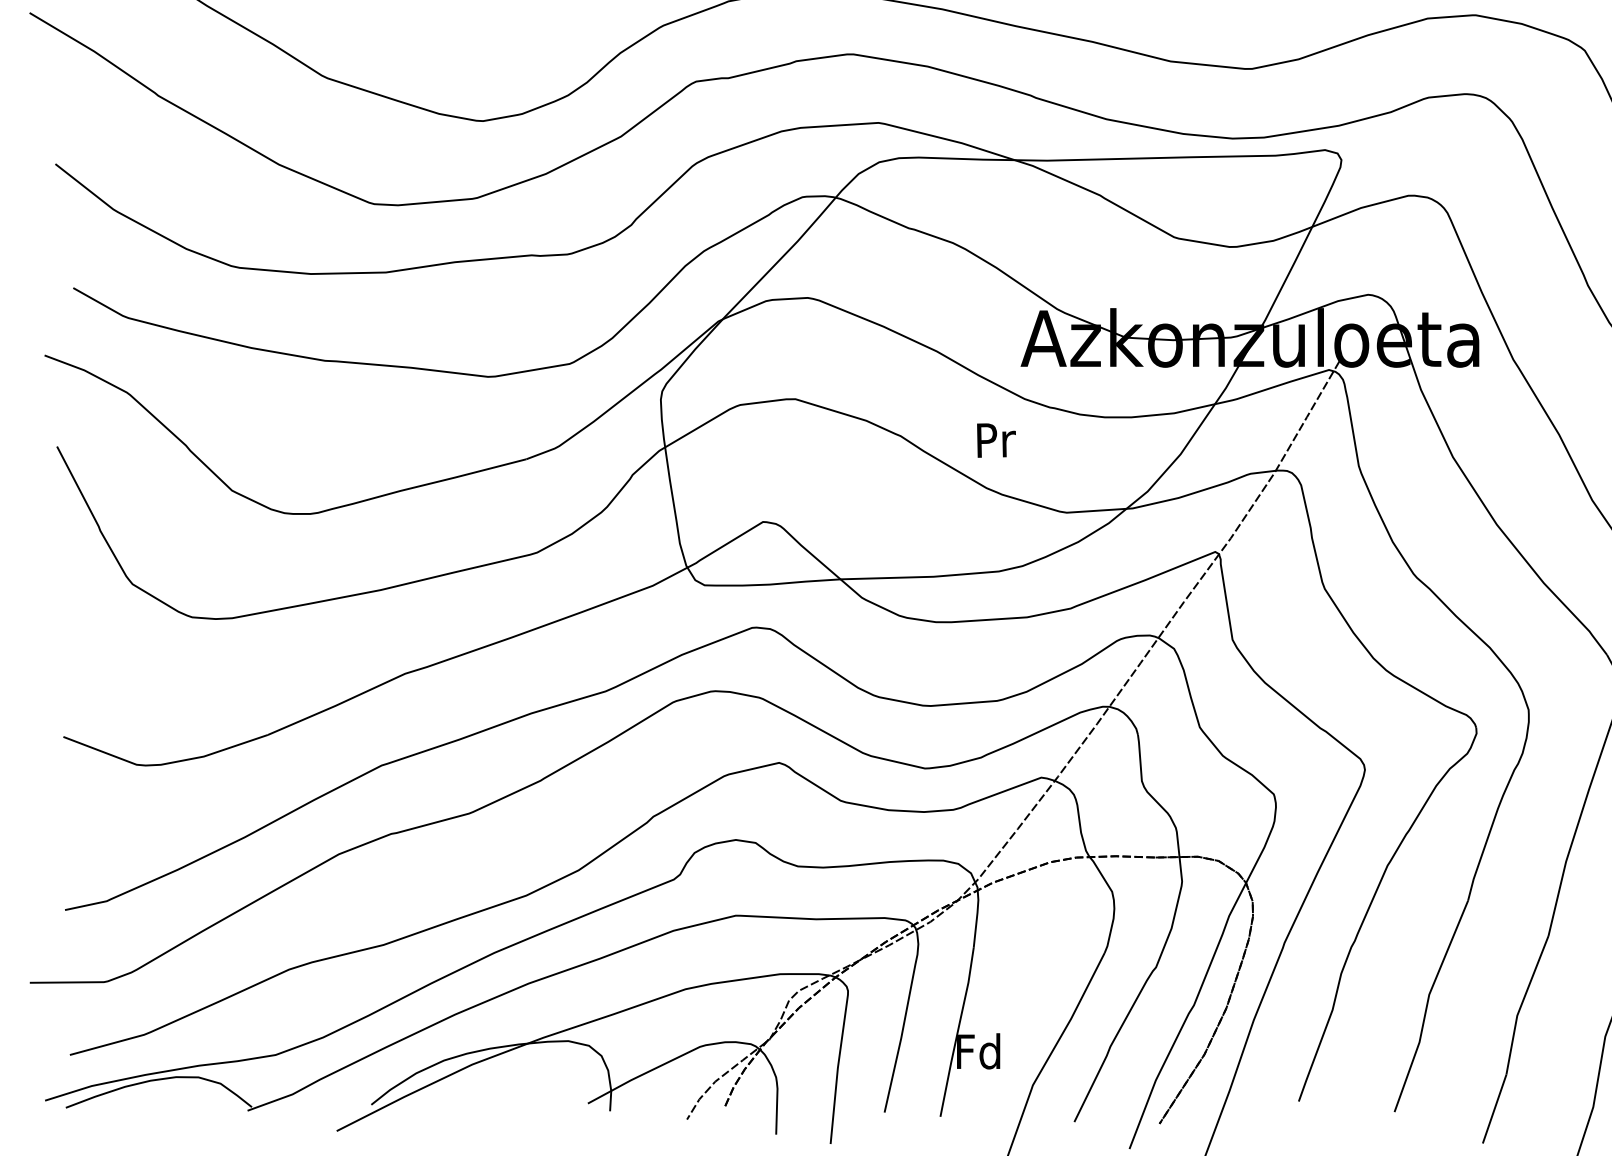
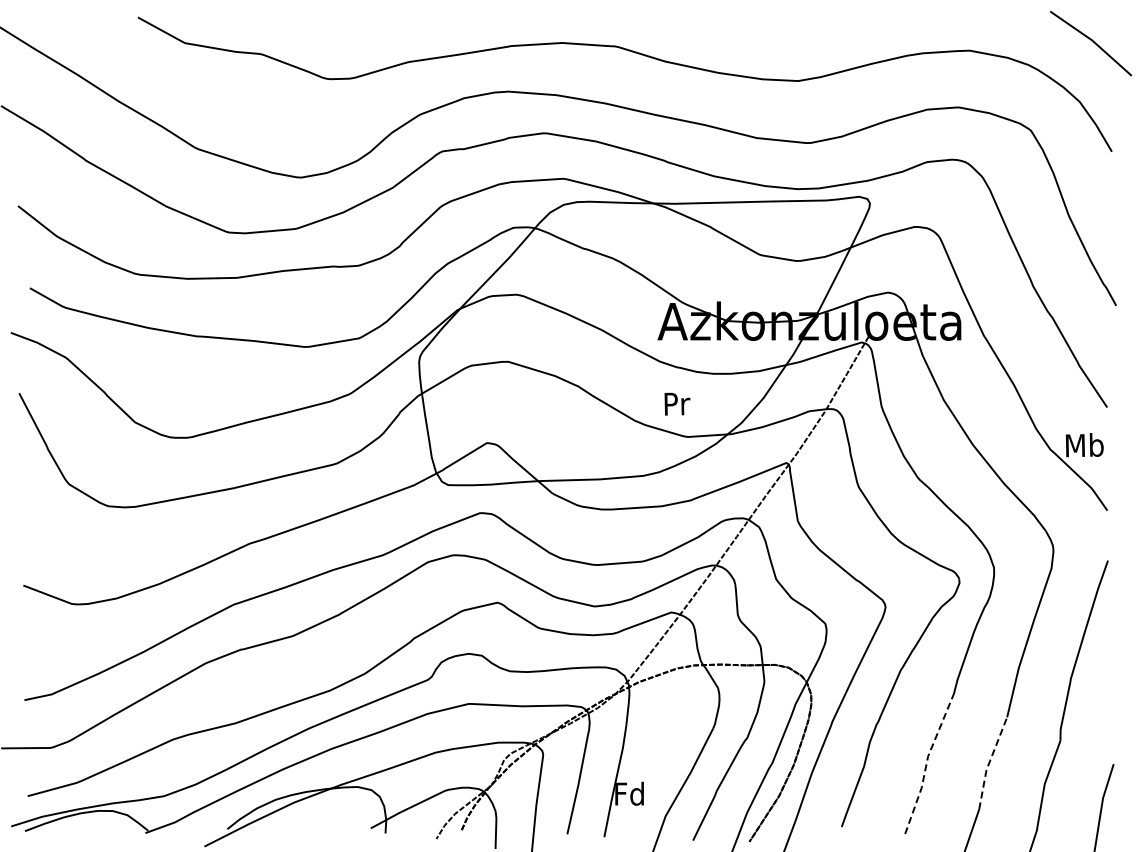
text: (996, 439) -> (677, 403), moved
line: (1426, 1004) -> (926, 762), solid -> dashed
line: (1521, 1004) -> (989, 762), solid -> dashed

